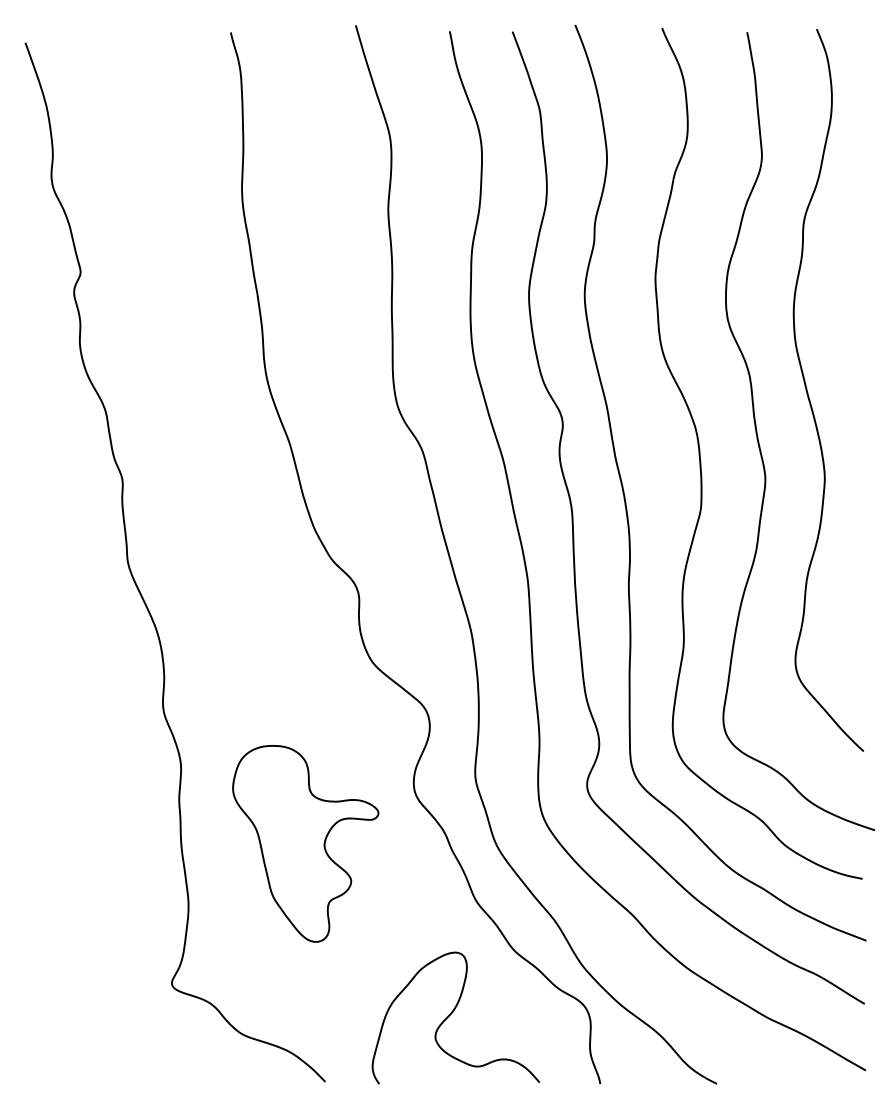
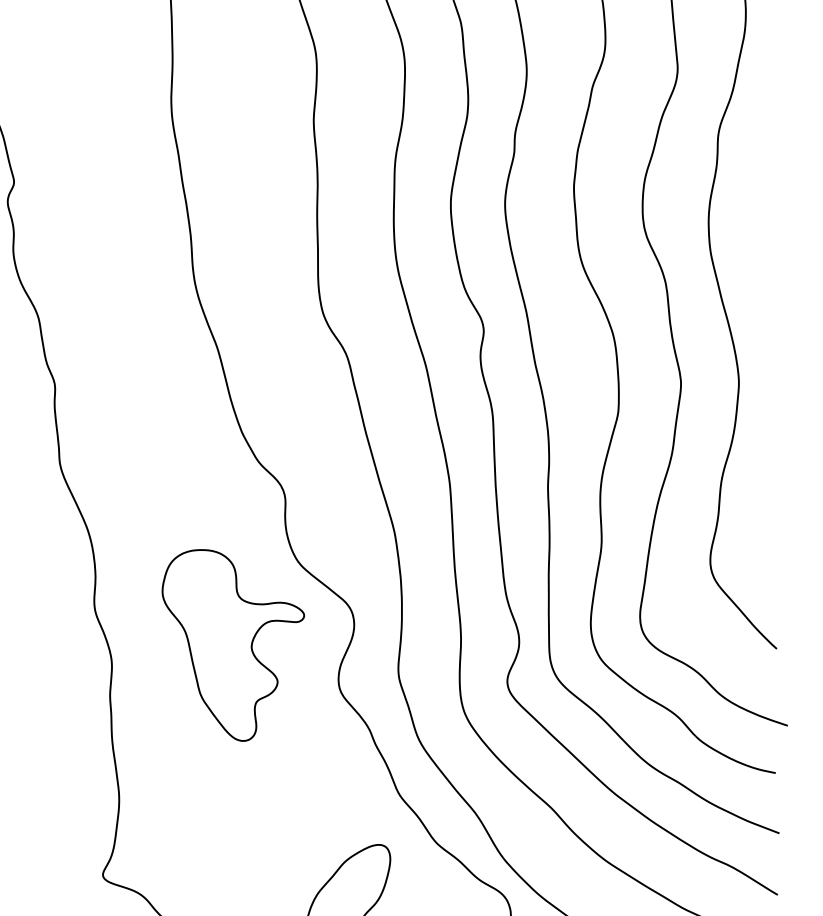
part: (305, 843) -> (233, 645), moved

